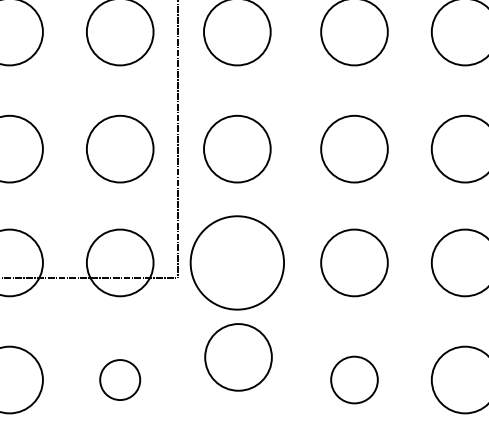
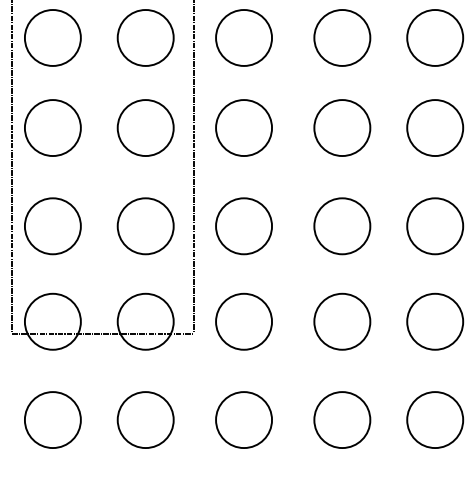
circle: (237, 262) -> (244, 321), size x0.71
circle: (237, 356) -> (243, 419), moved
circle: (119, 380) -> (145, 420), size x1.67
circle: (354, 380) -> (342, 420), size x1.43

